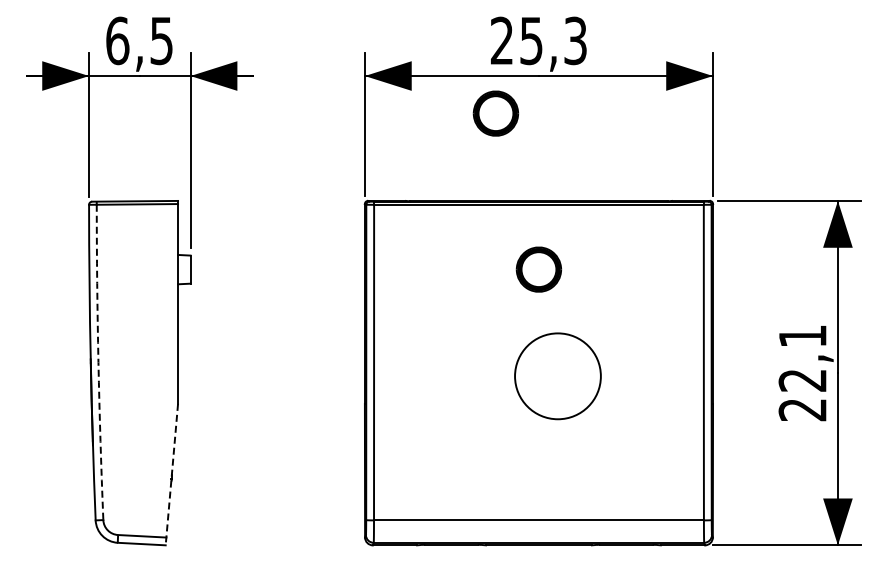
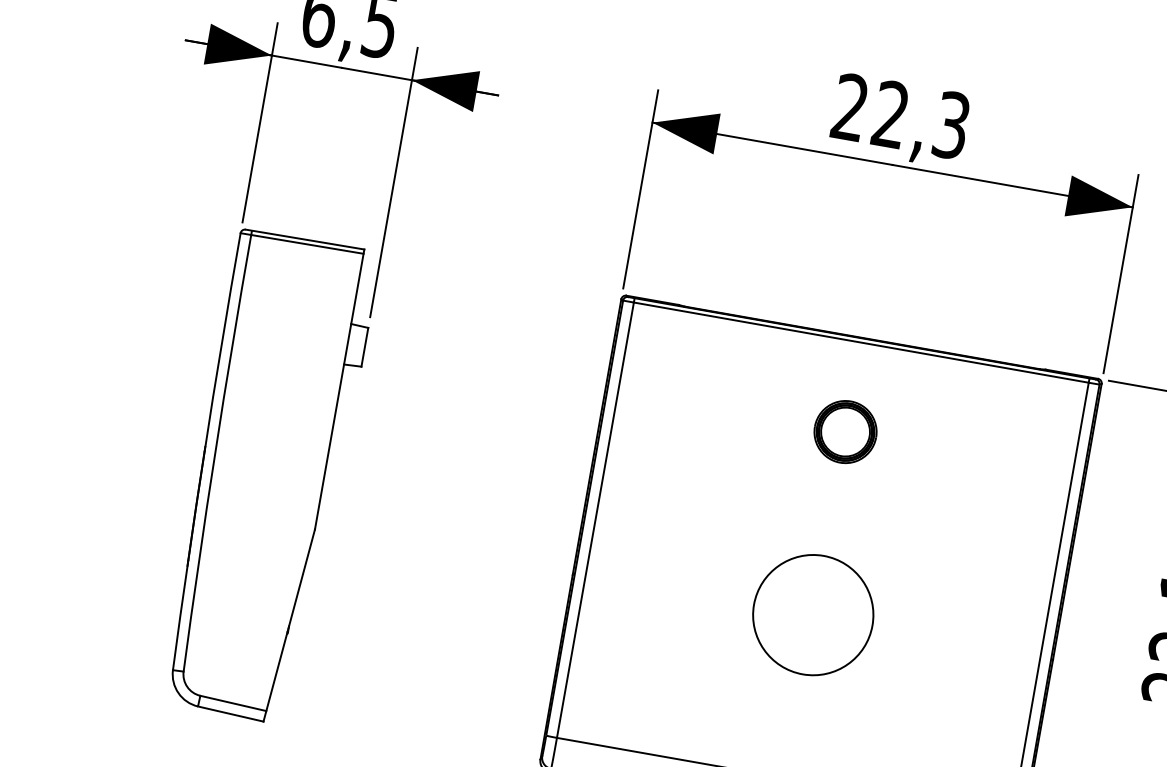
text: (531, 40) -> (890, 114), 25,3 -> 22,3
part: (495, 113) -> (823, 206), removed
arc: (98, 362) -> (215, 453), dashed -> solid
circle: (557, 376) -> (812, 615), moved
line: (171, 474) -> (288, 625), dashed -> solid

